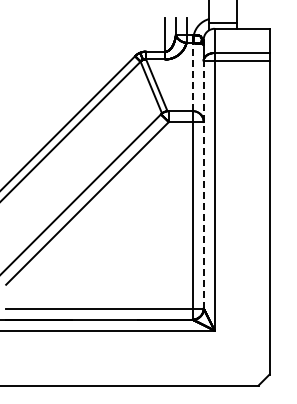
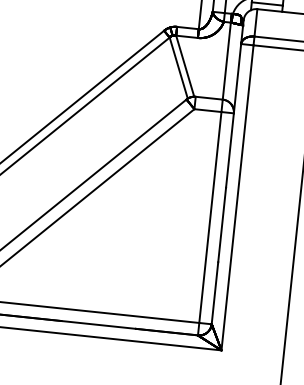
line: (192, 76) -> (226, 60), dashed -> solid
line: (203, 184) -> (226, 183), dashed -> solid

